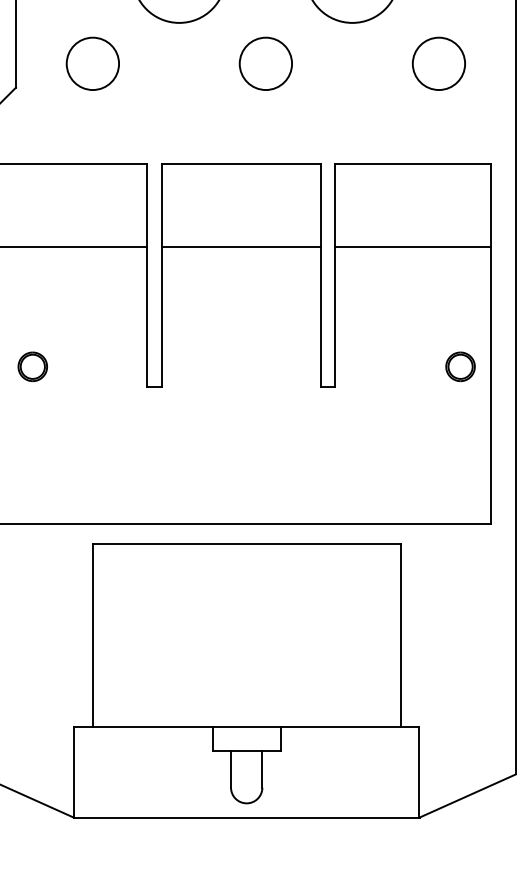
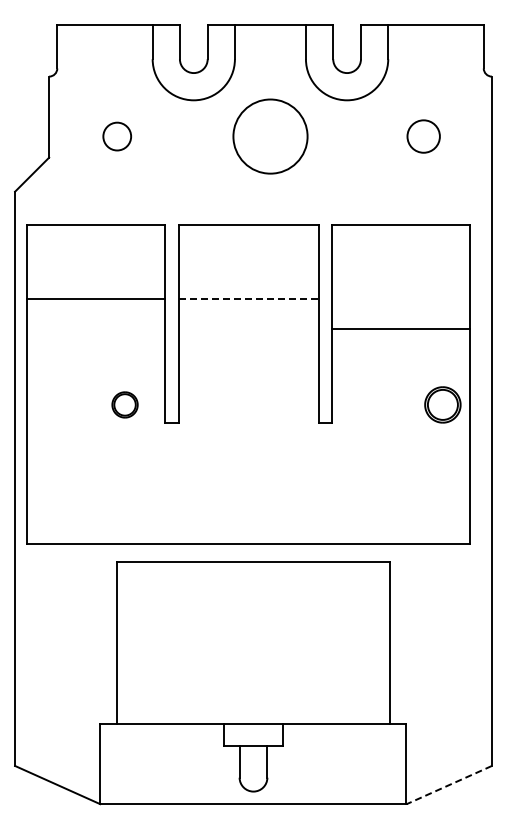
circle: (93, 63) -> (117, 136), size x0.6
circle: (265, 63) -> (270, 136), size x1.6
circle: (438, 63) -> (423, 136), size x0.7
line: (242, 246) -> (249, 298), solid -> dashed
line: (412, 246) -> (400, 328), moved
part: (32, 366) -> (124, 404), moved
part: (460, 366) -> (442, 404), size x1.4
line: (467, 796) -> (449, 785), solid -> dashed

